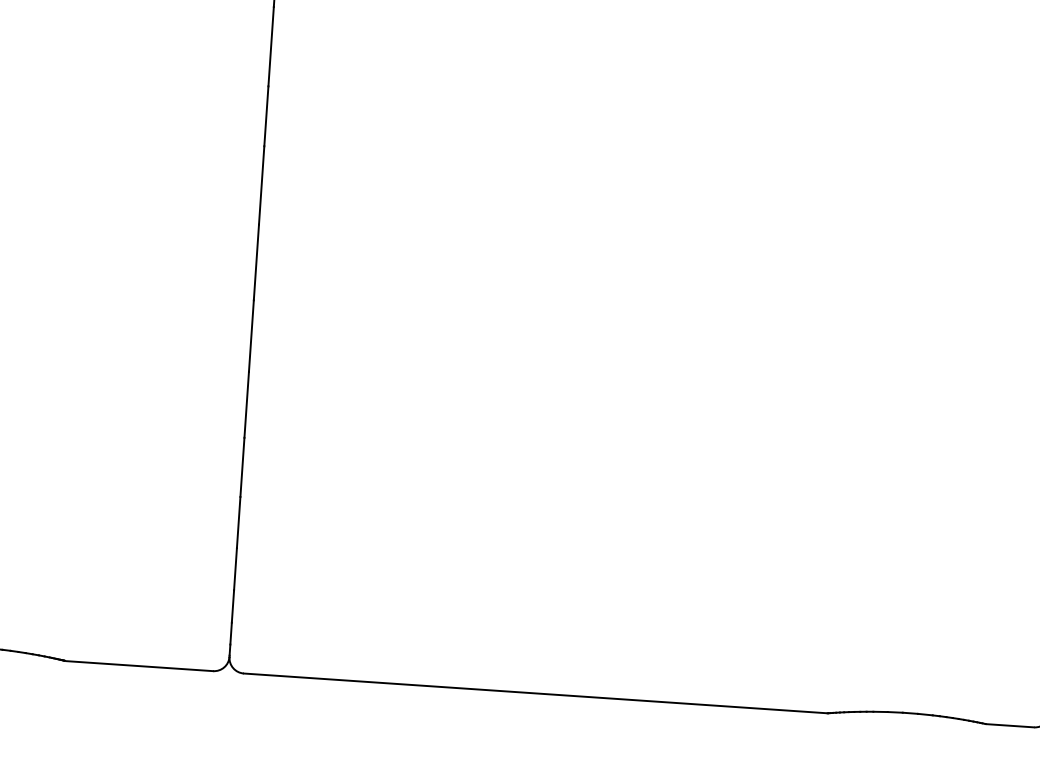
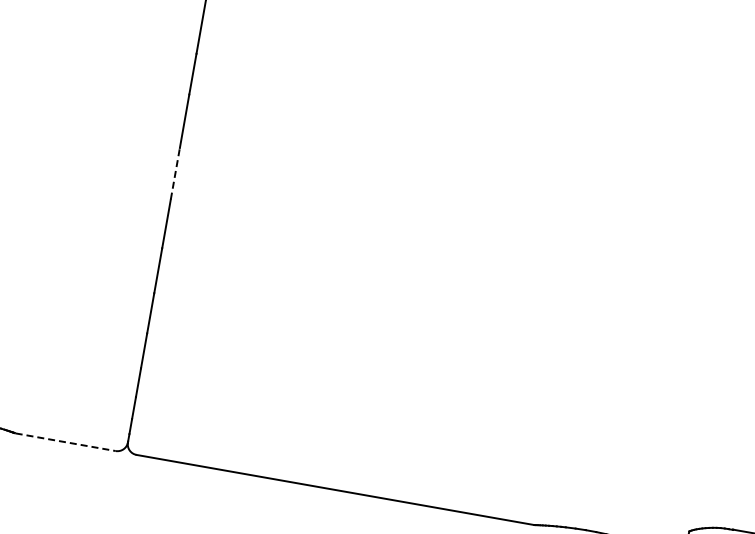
line: (256, 262) -> (175, 173), solid -> dashed
line: (139, 666) -> (65, 442), solid -> dashed

